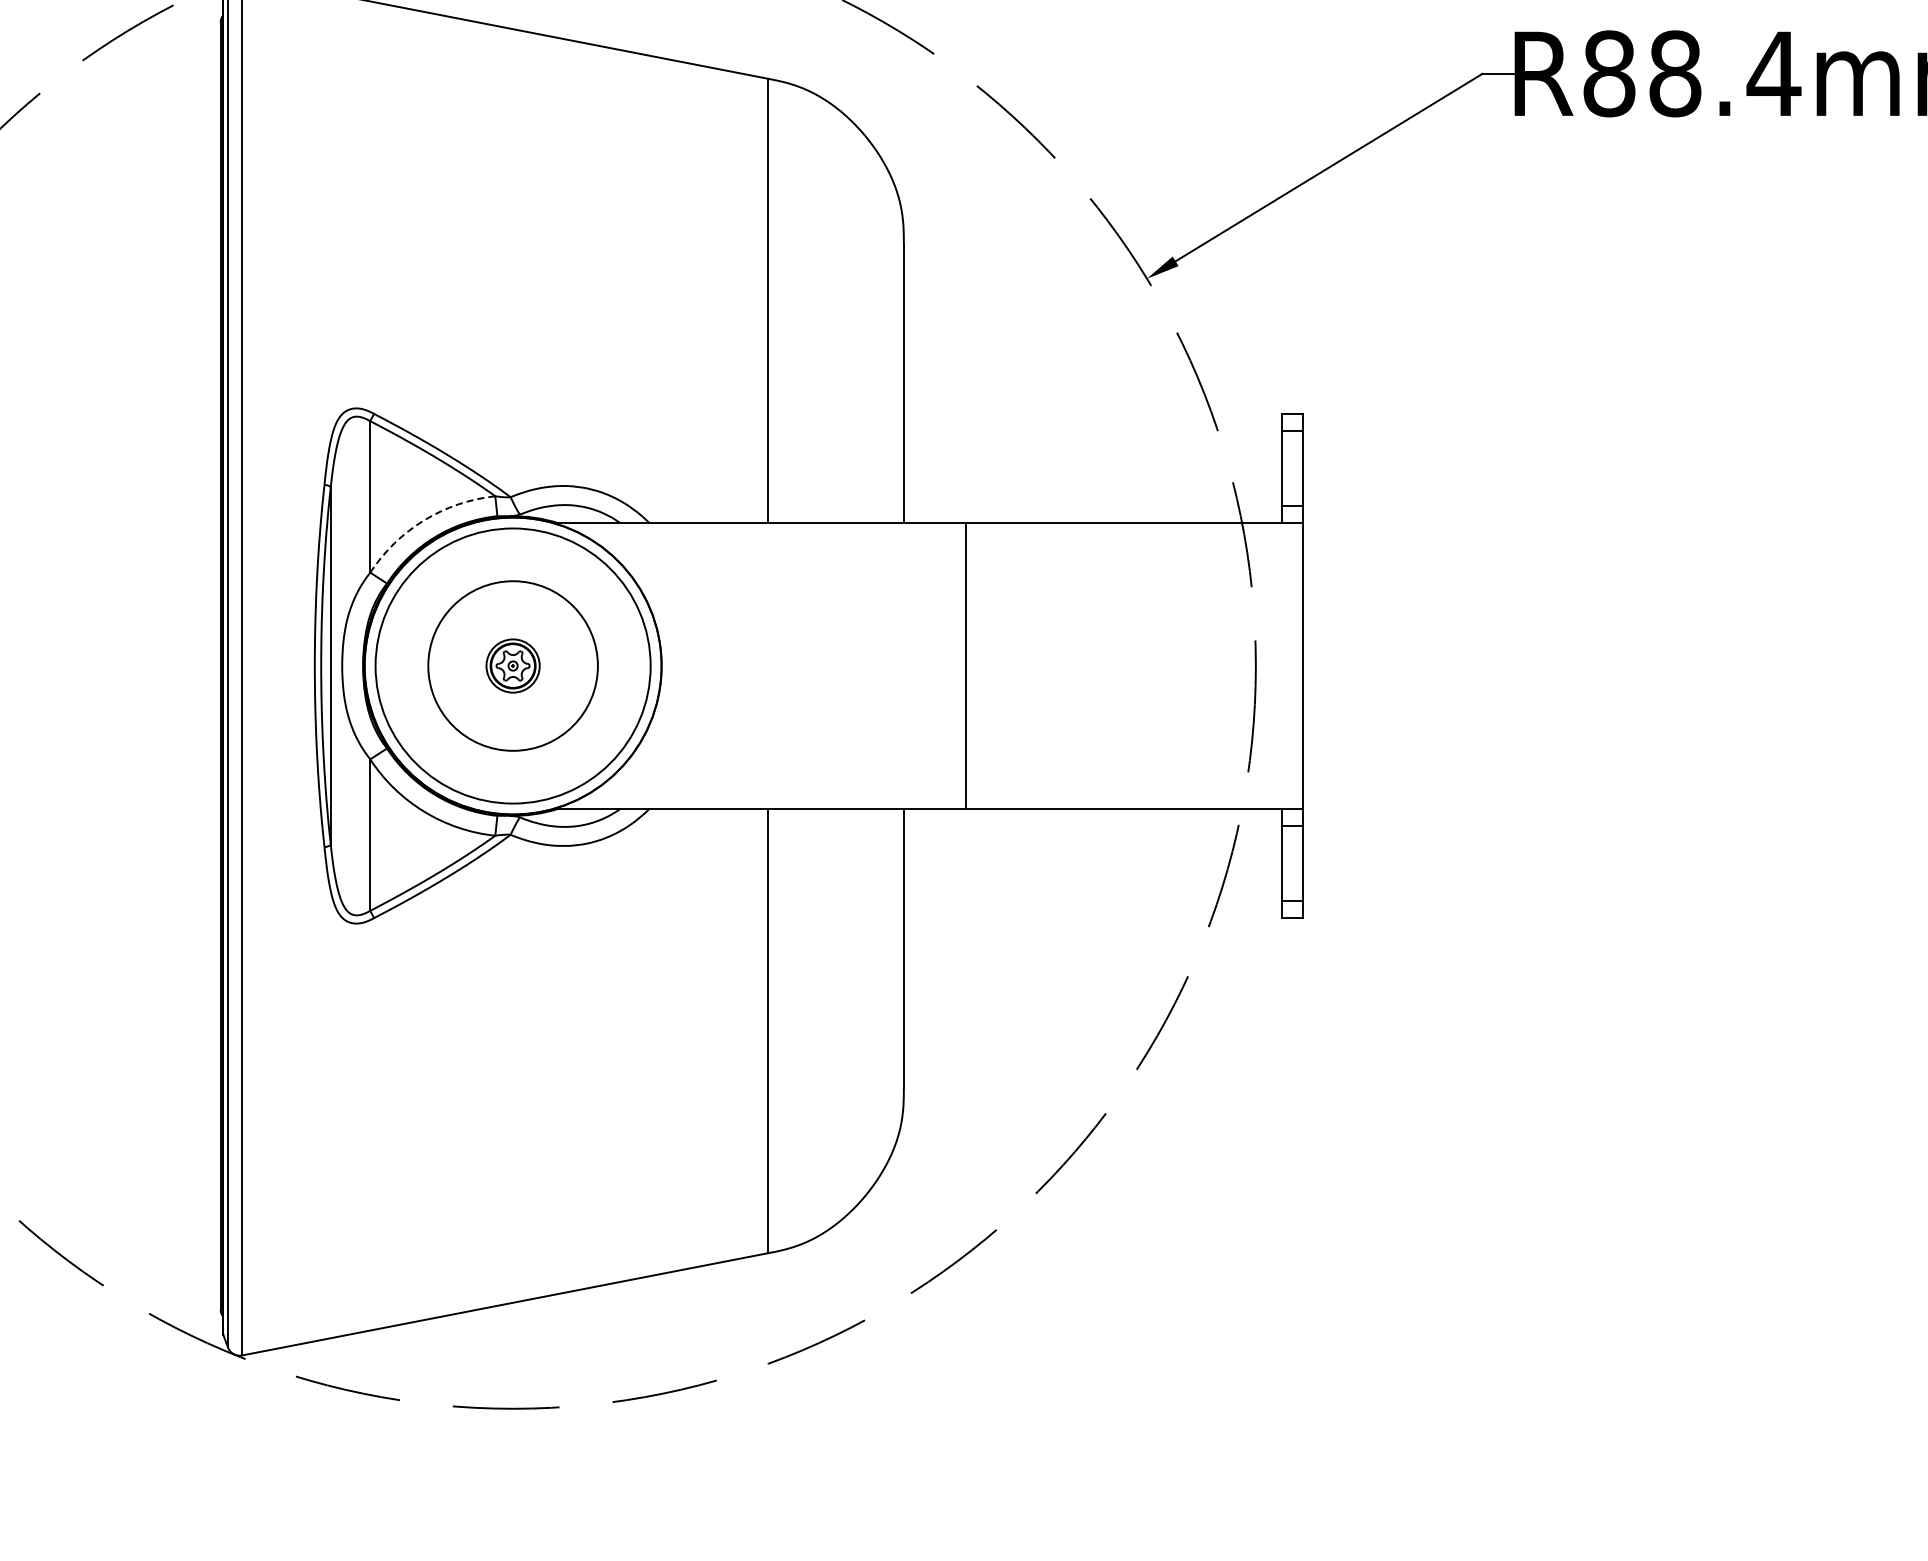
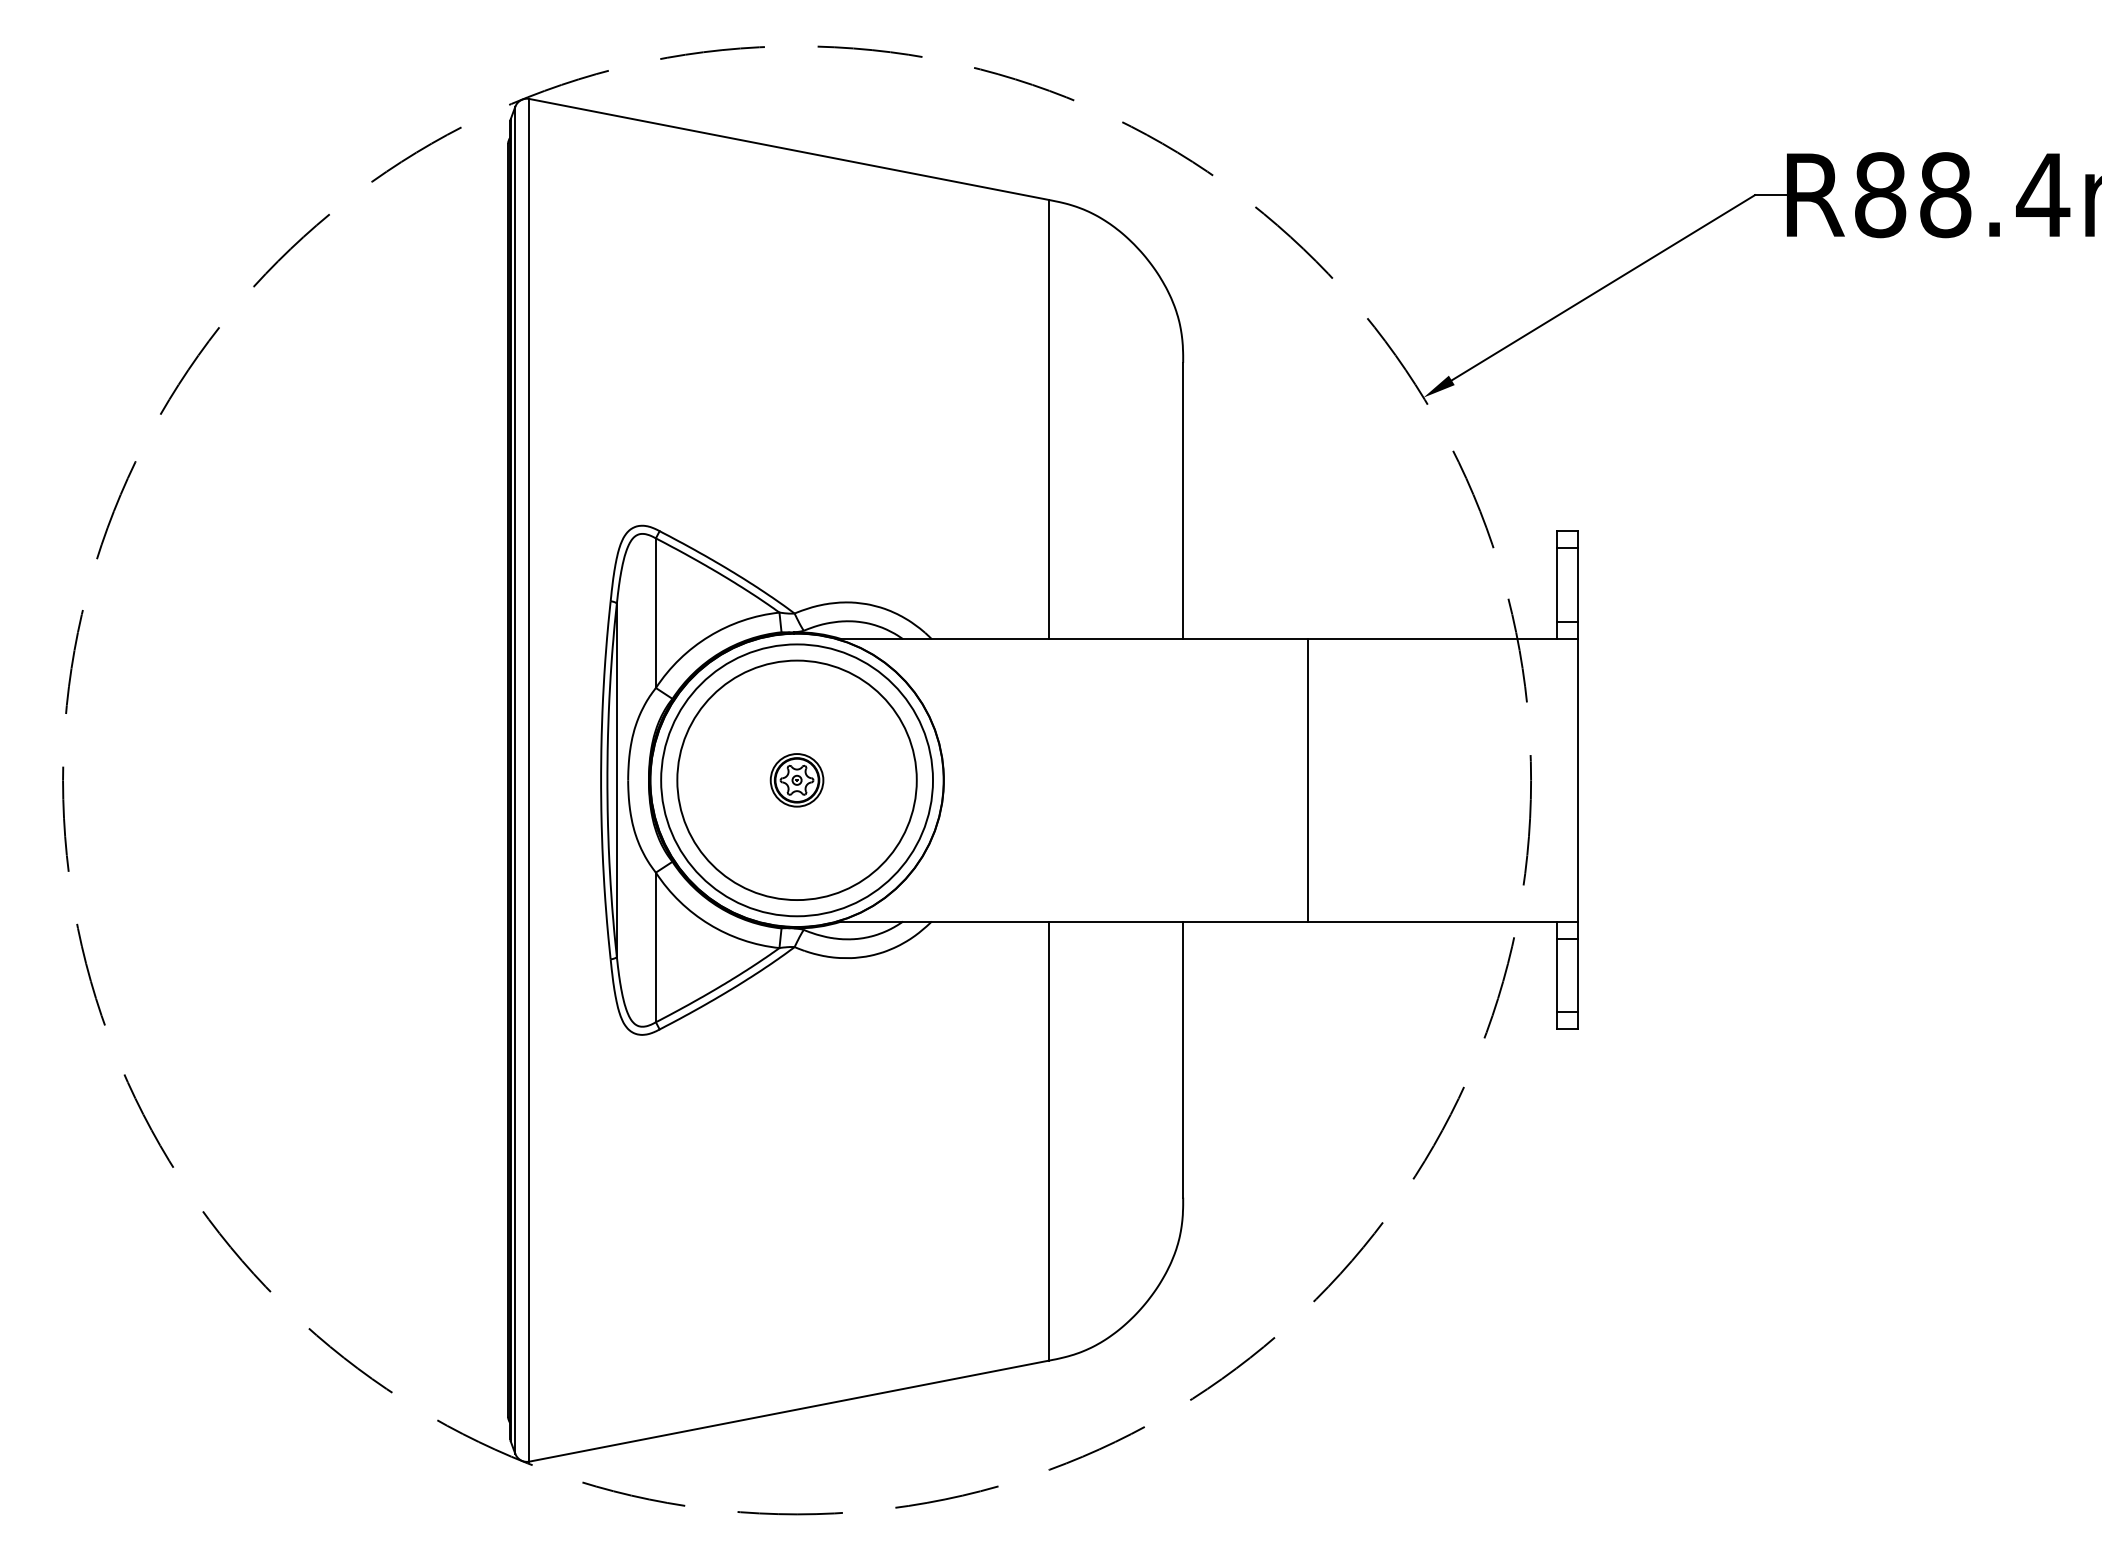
arc: (424, 520) -> (709, 636), dashed -> solid
circle: (512, 666) -> (796, 780), size x1.43
line: (965, 666) -> (1307, 780), moved

